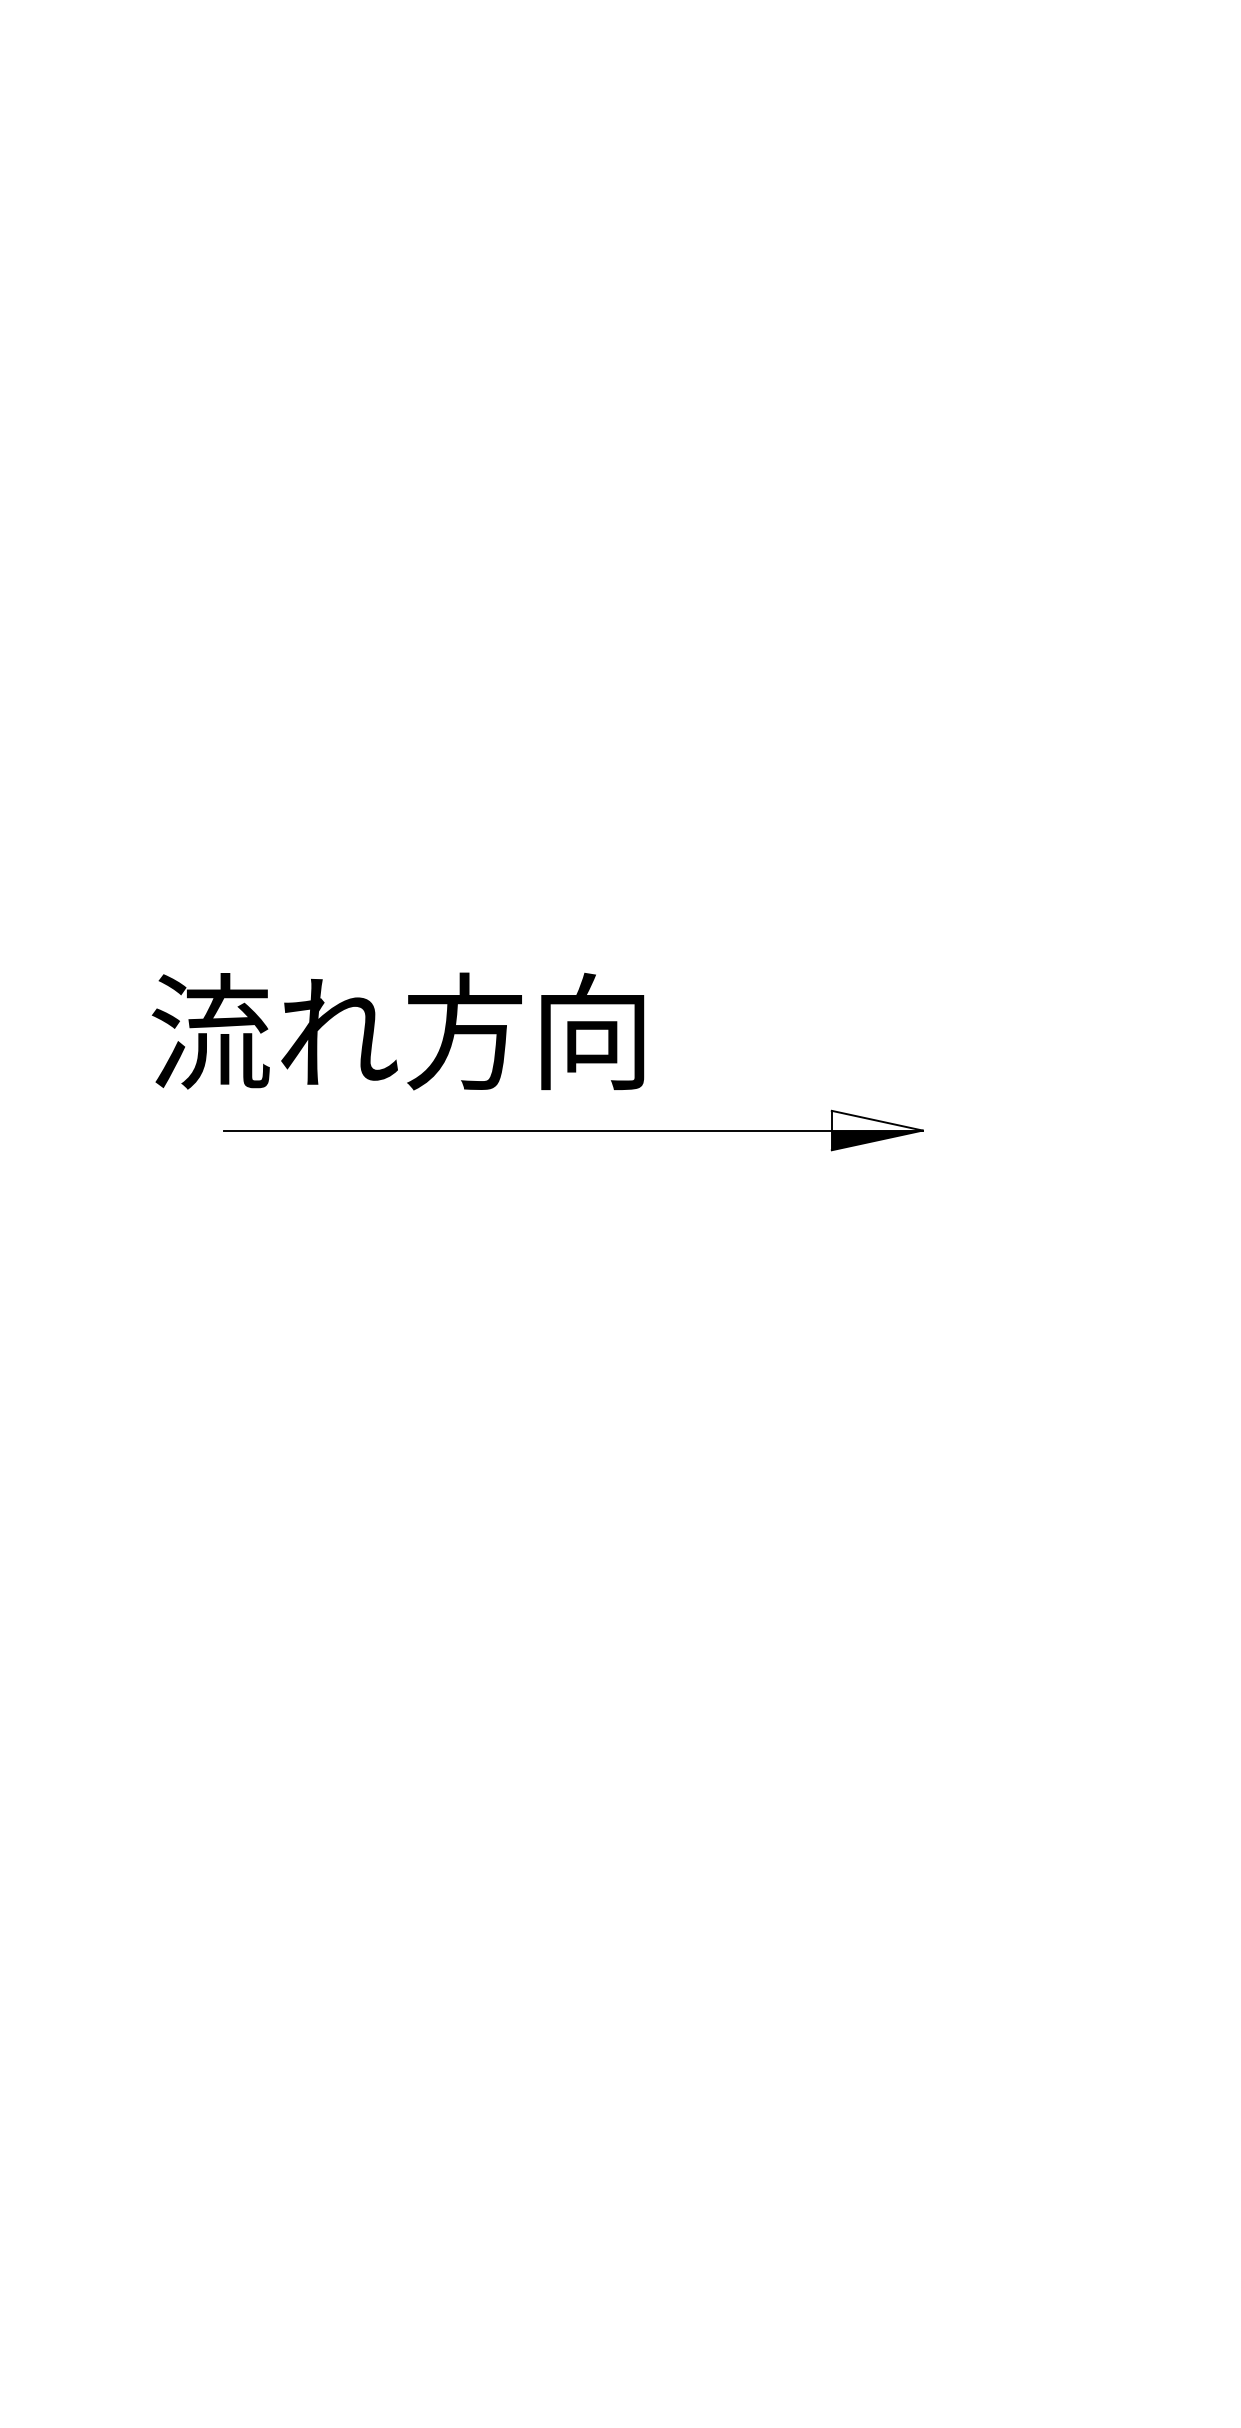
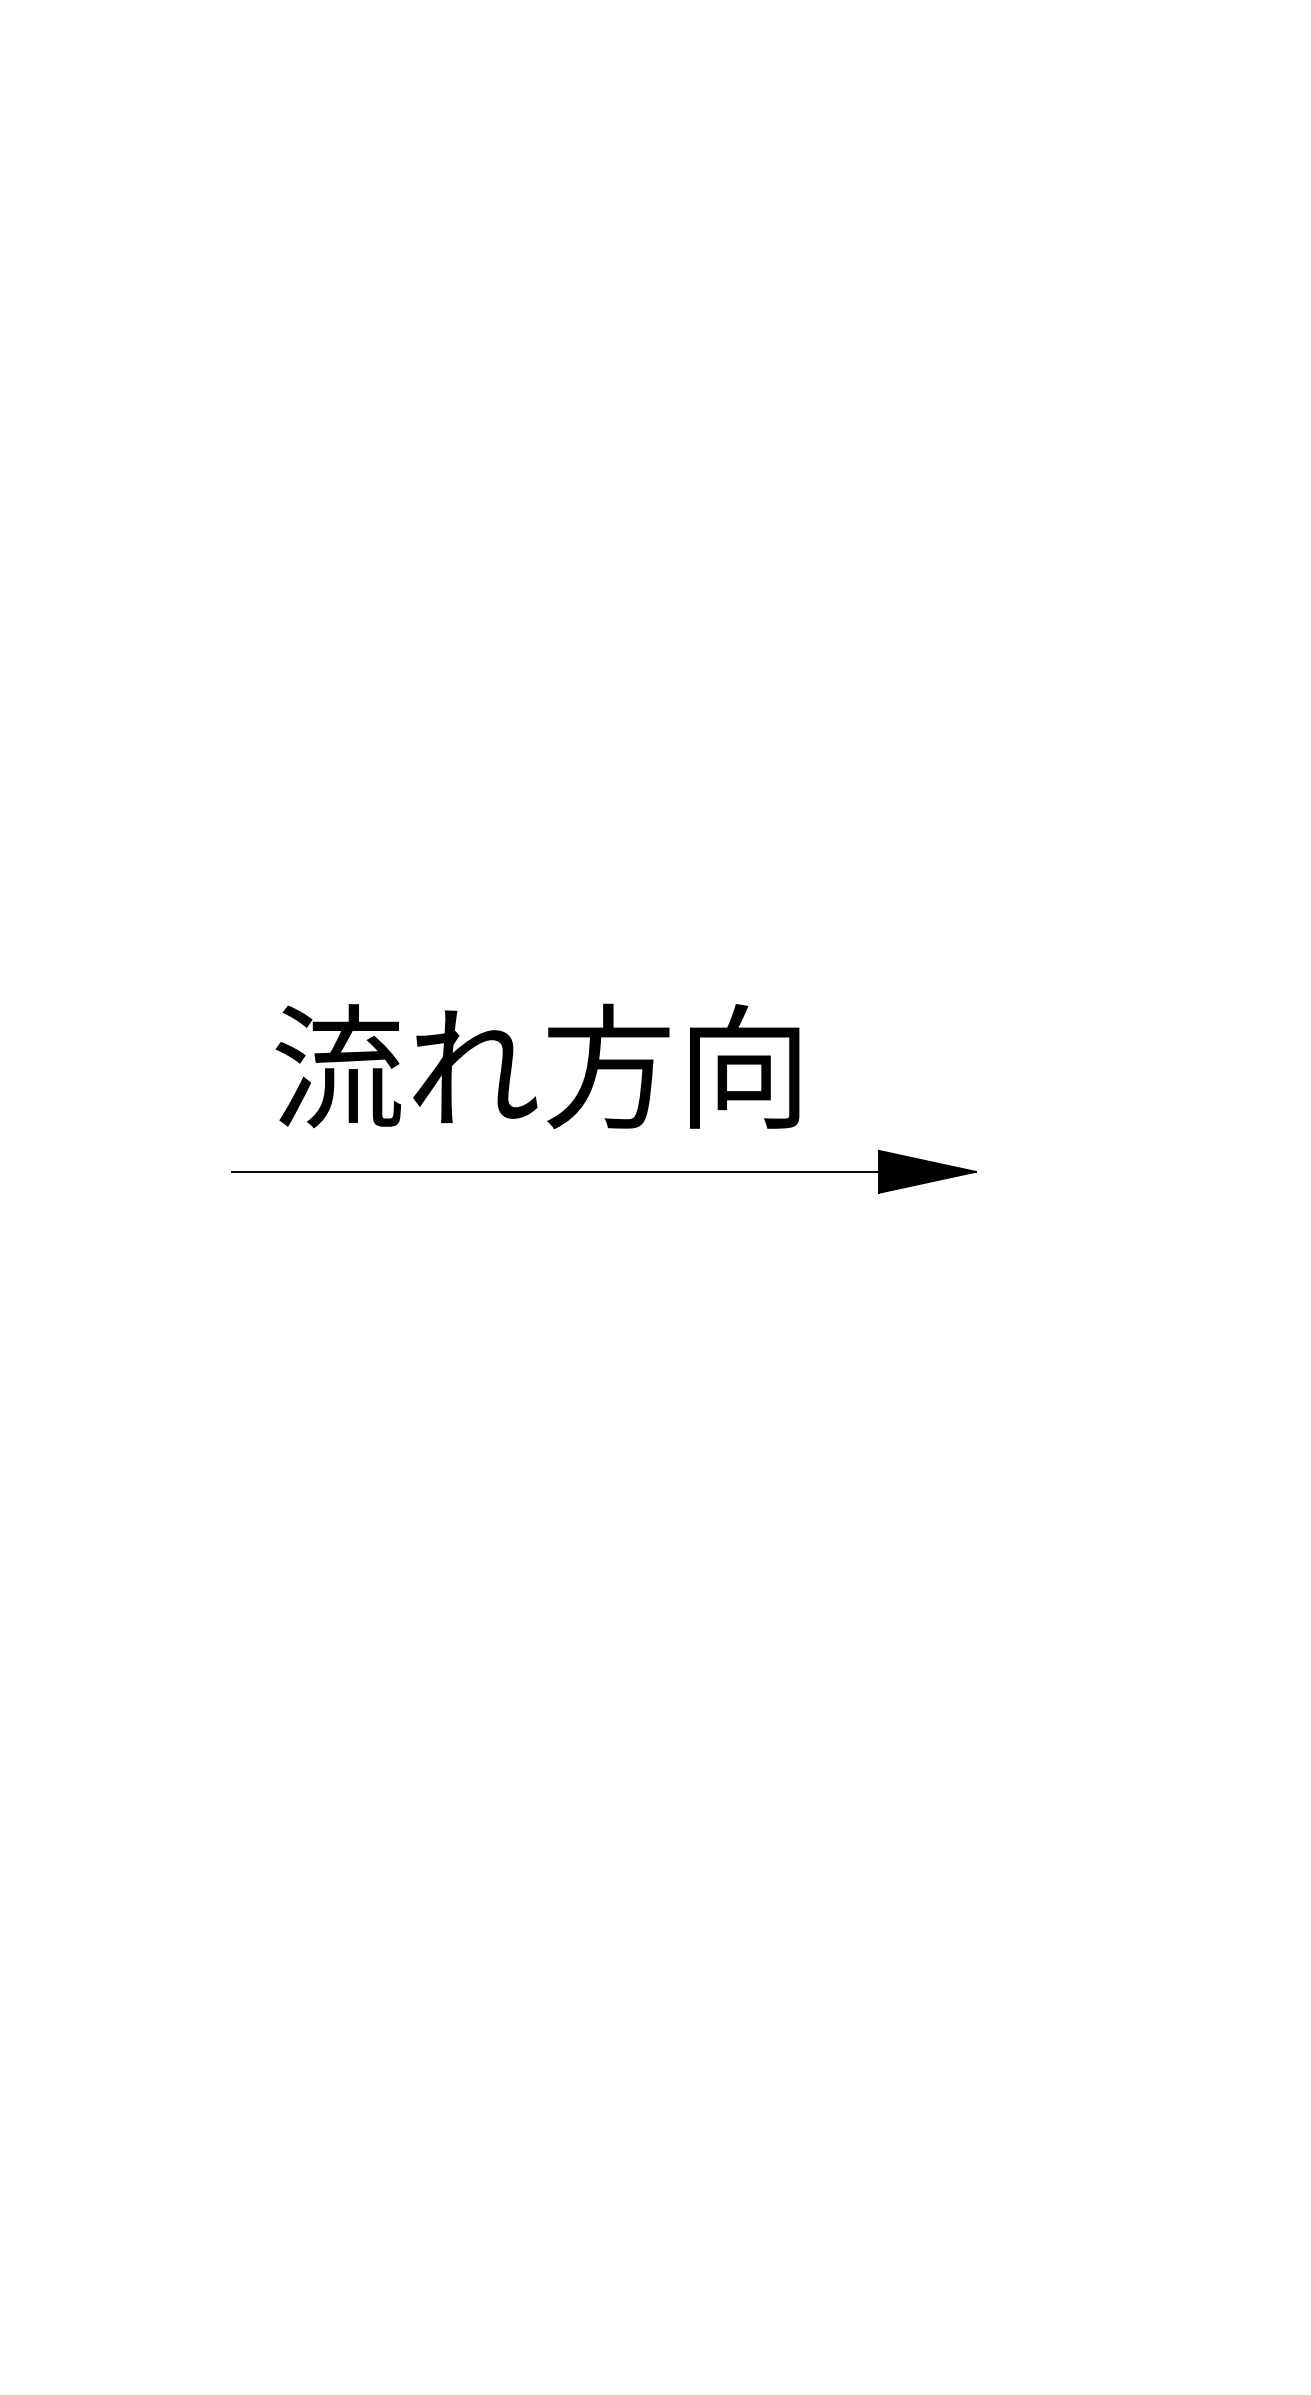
text: (398, 1031) -> (538, 1066), moved
fill: (876, 1120) -> (926, 1161), added

